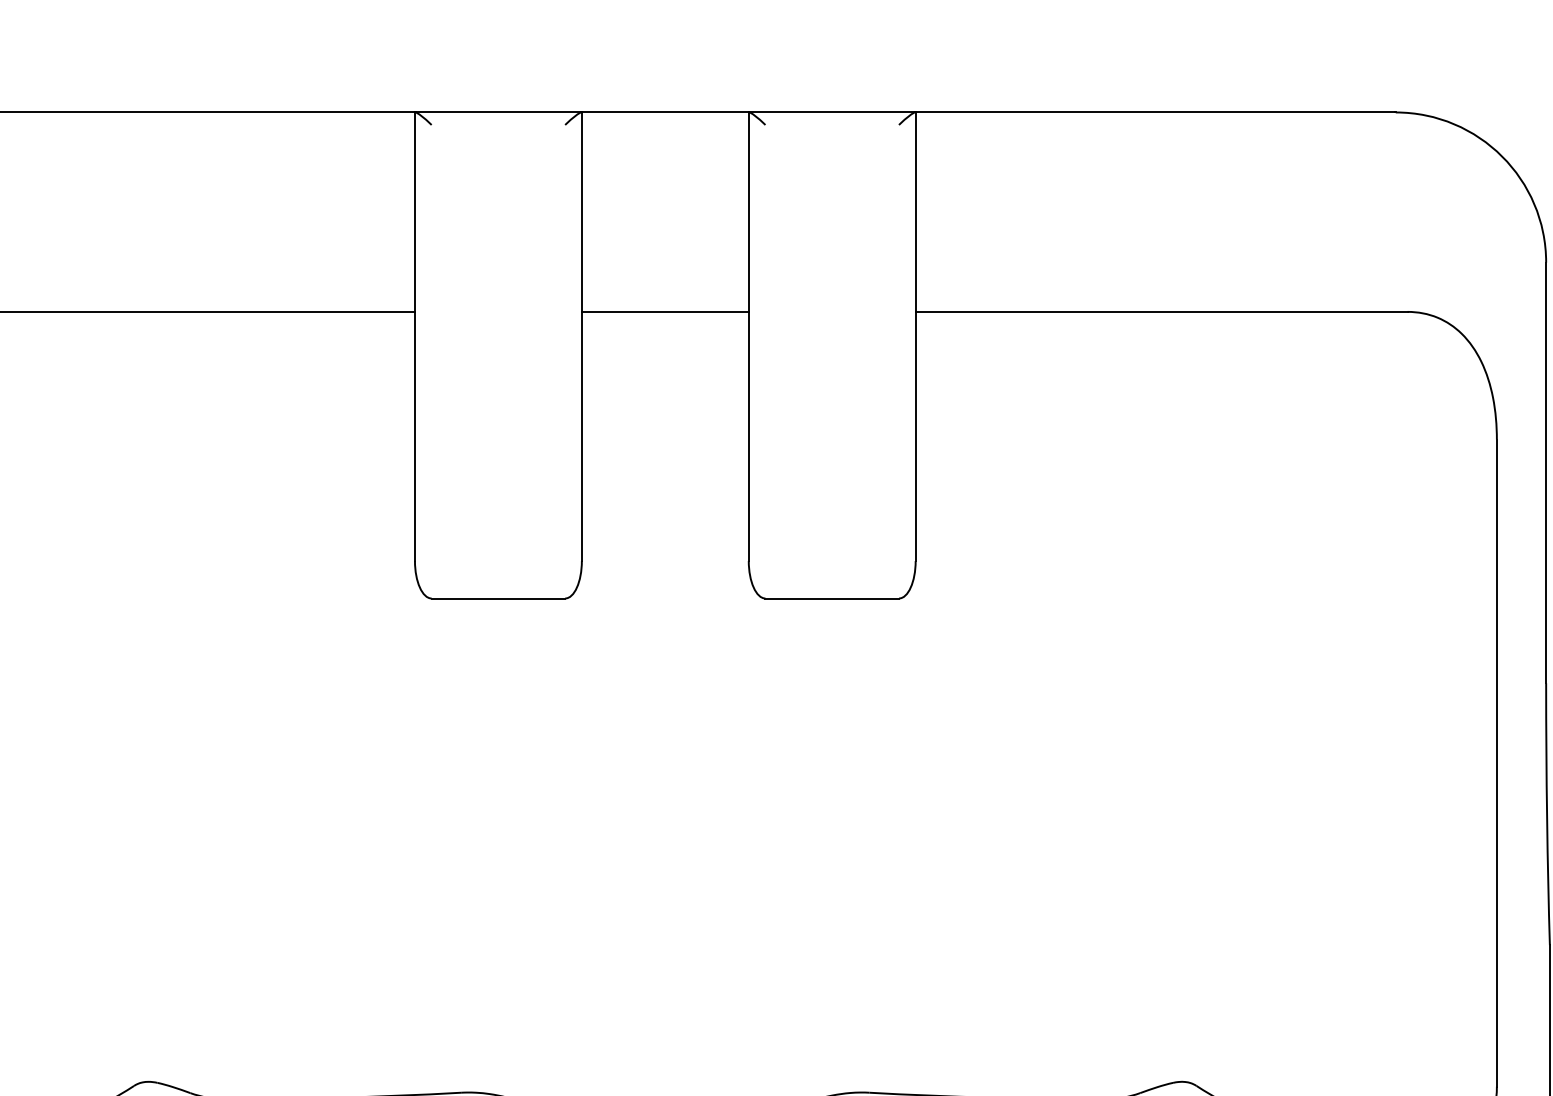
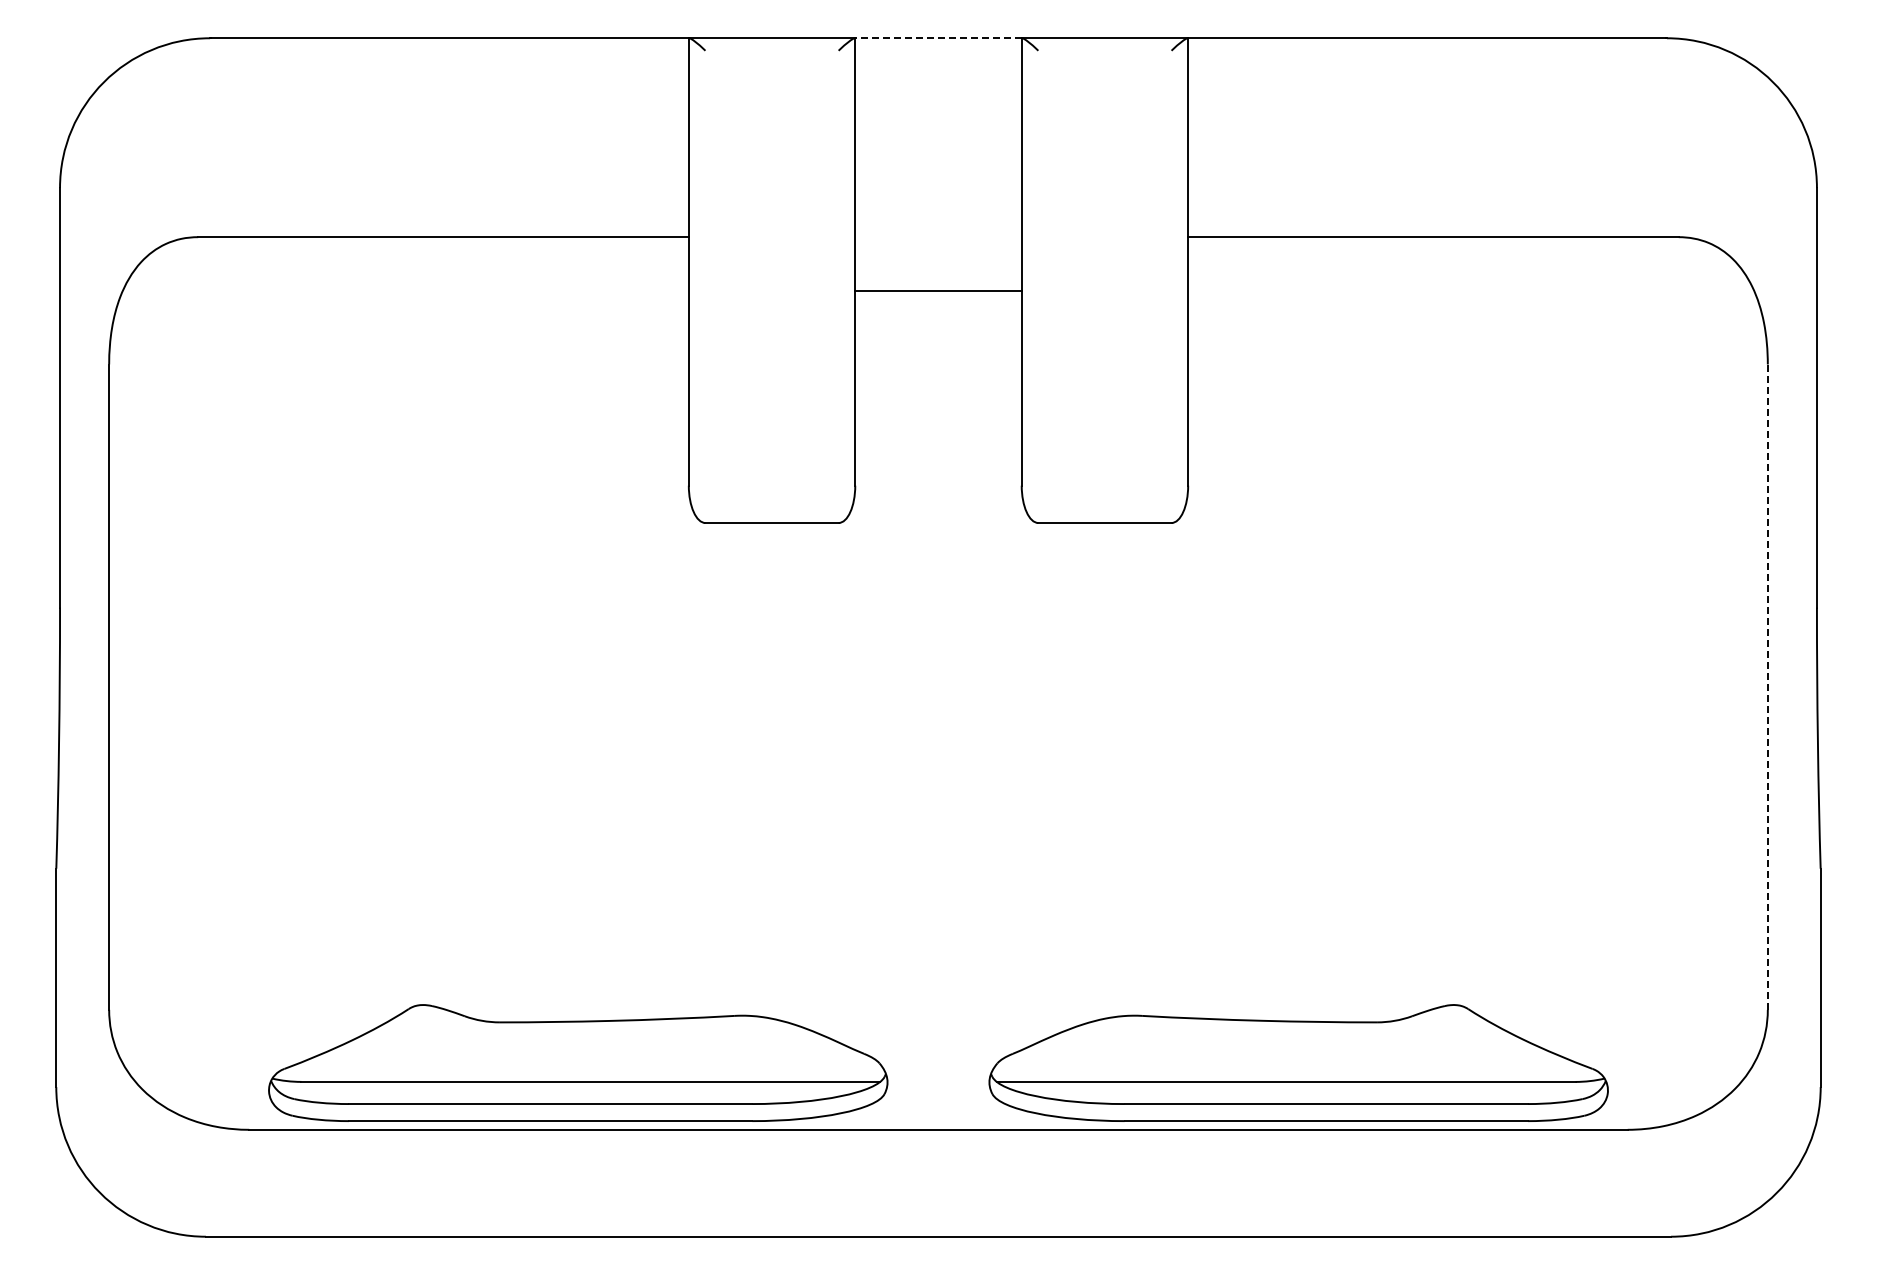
line: (665, 112) -> (938, 38), solid -> dashed
line: (665, 312) -> (938, 291), moved
line: (1496, 763) -> (1767, 687), solid -> dashed

